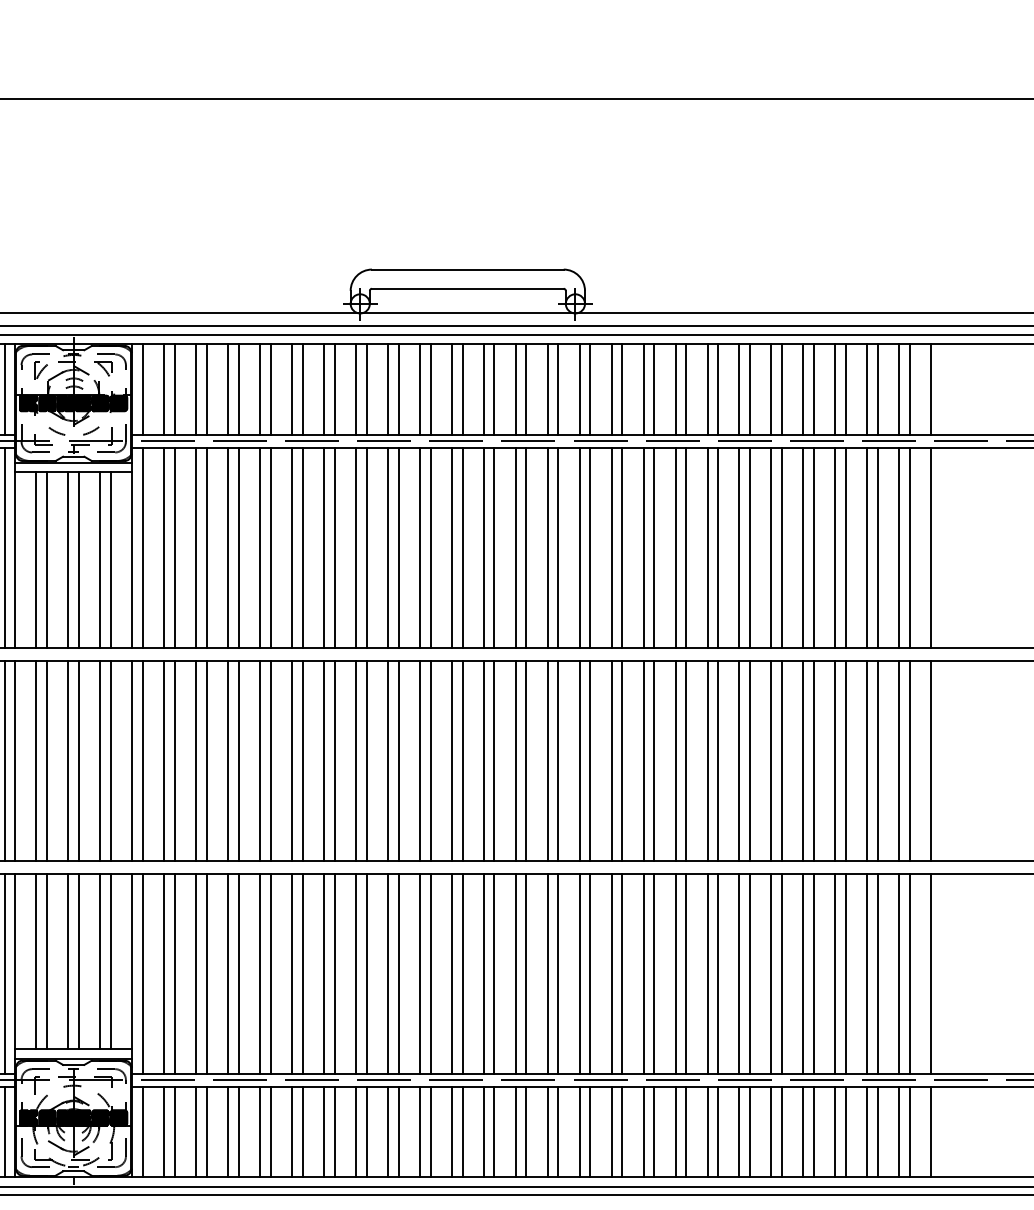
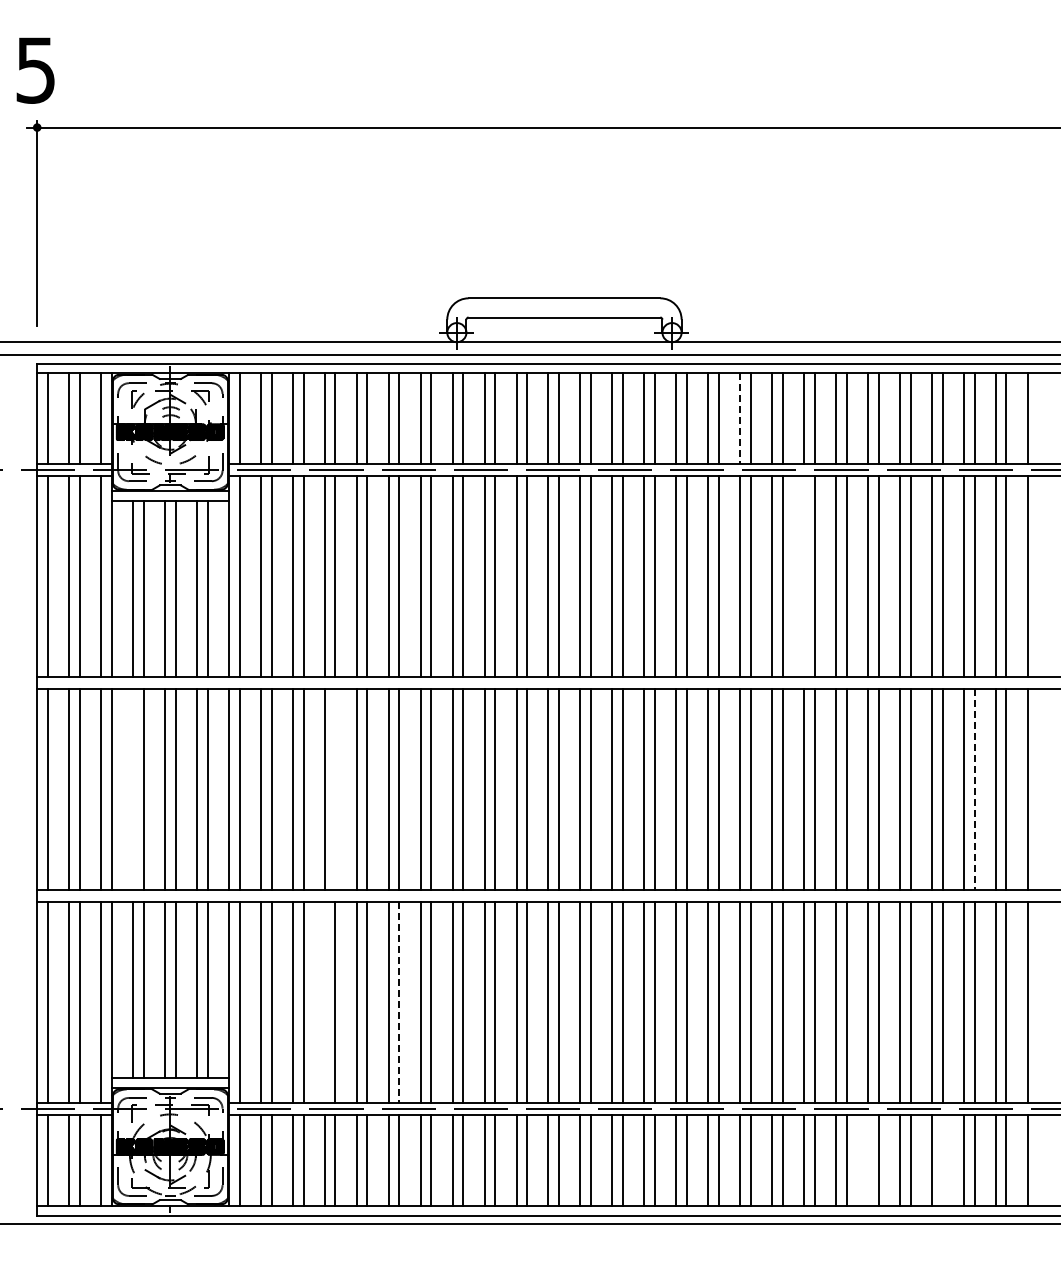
line: (643, 389) -> (740, 418), solid -> dashed
line: (707, 547) -> (804, 576), removed
line: (36, 760) -> (133, 789), removed
line: (238, 760) -> (335, 789), removed
line: (877, 761) -> (974, 790), solid -> dashed
line: (227, 973) -> (324, 1002), removed
line: (302, 974) -> (399, 1003), solid -> dashed
line: (771, 1131) -> (868, 1160), removed
line: (845, 1131) -> (942, 1160), removed

